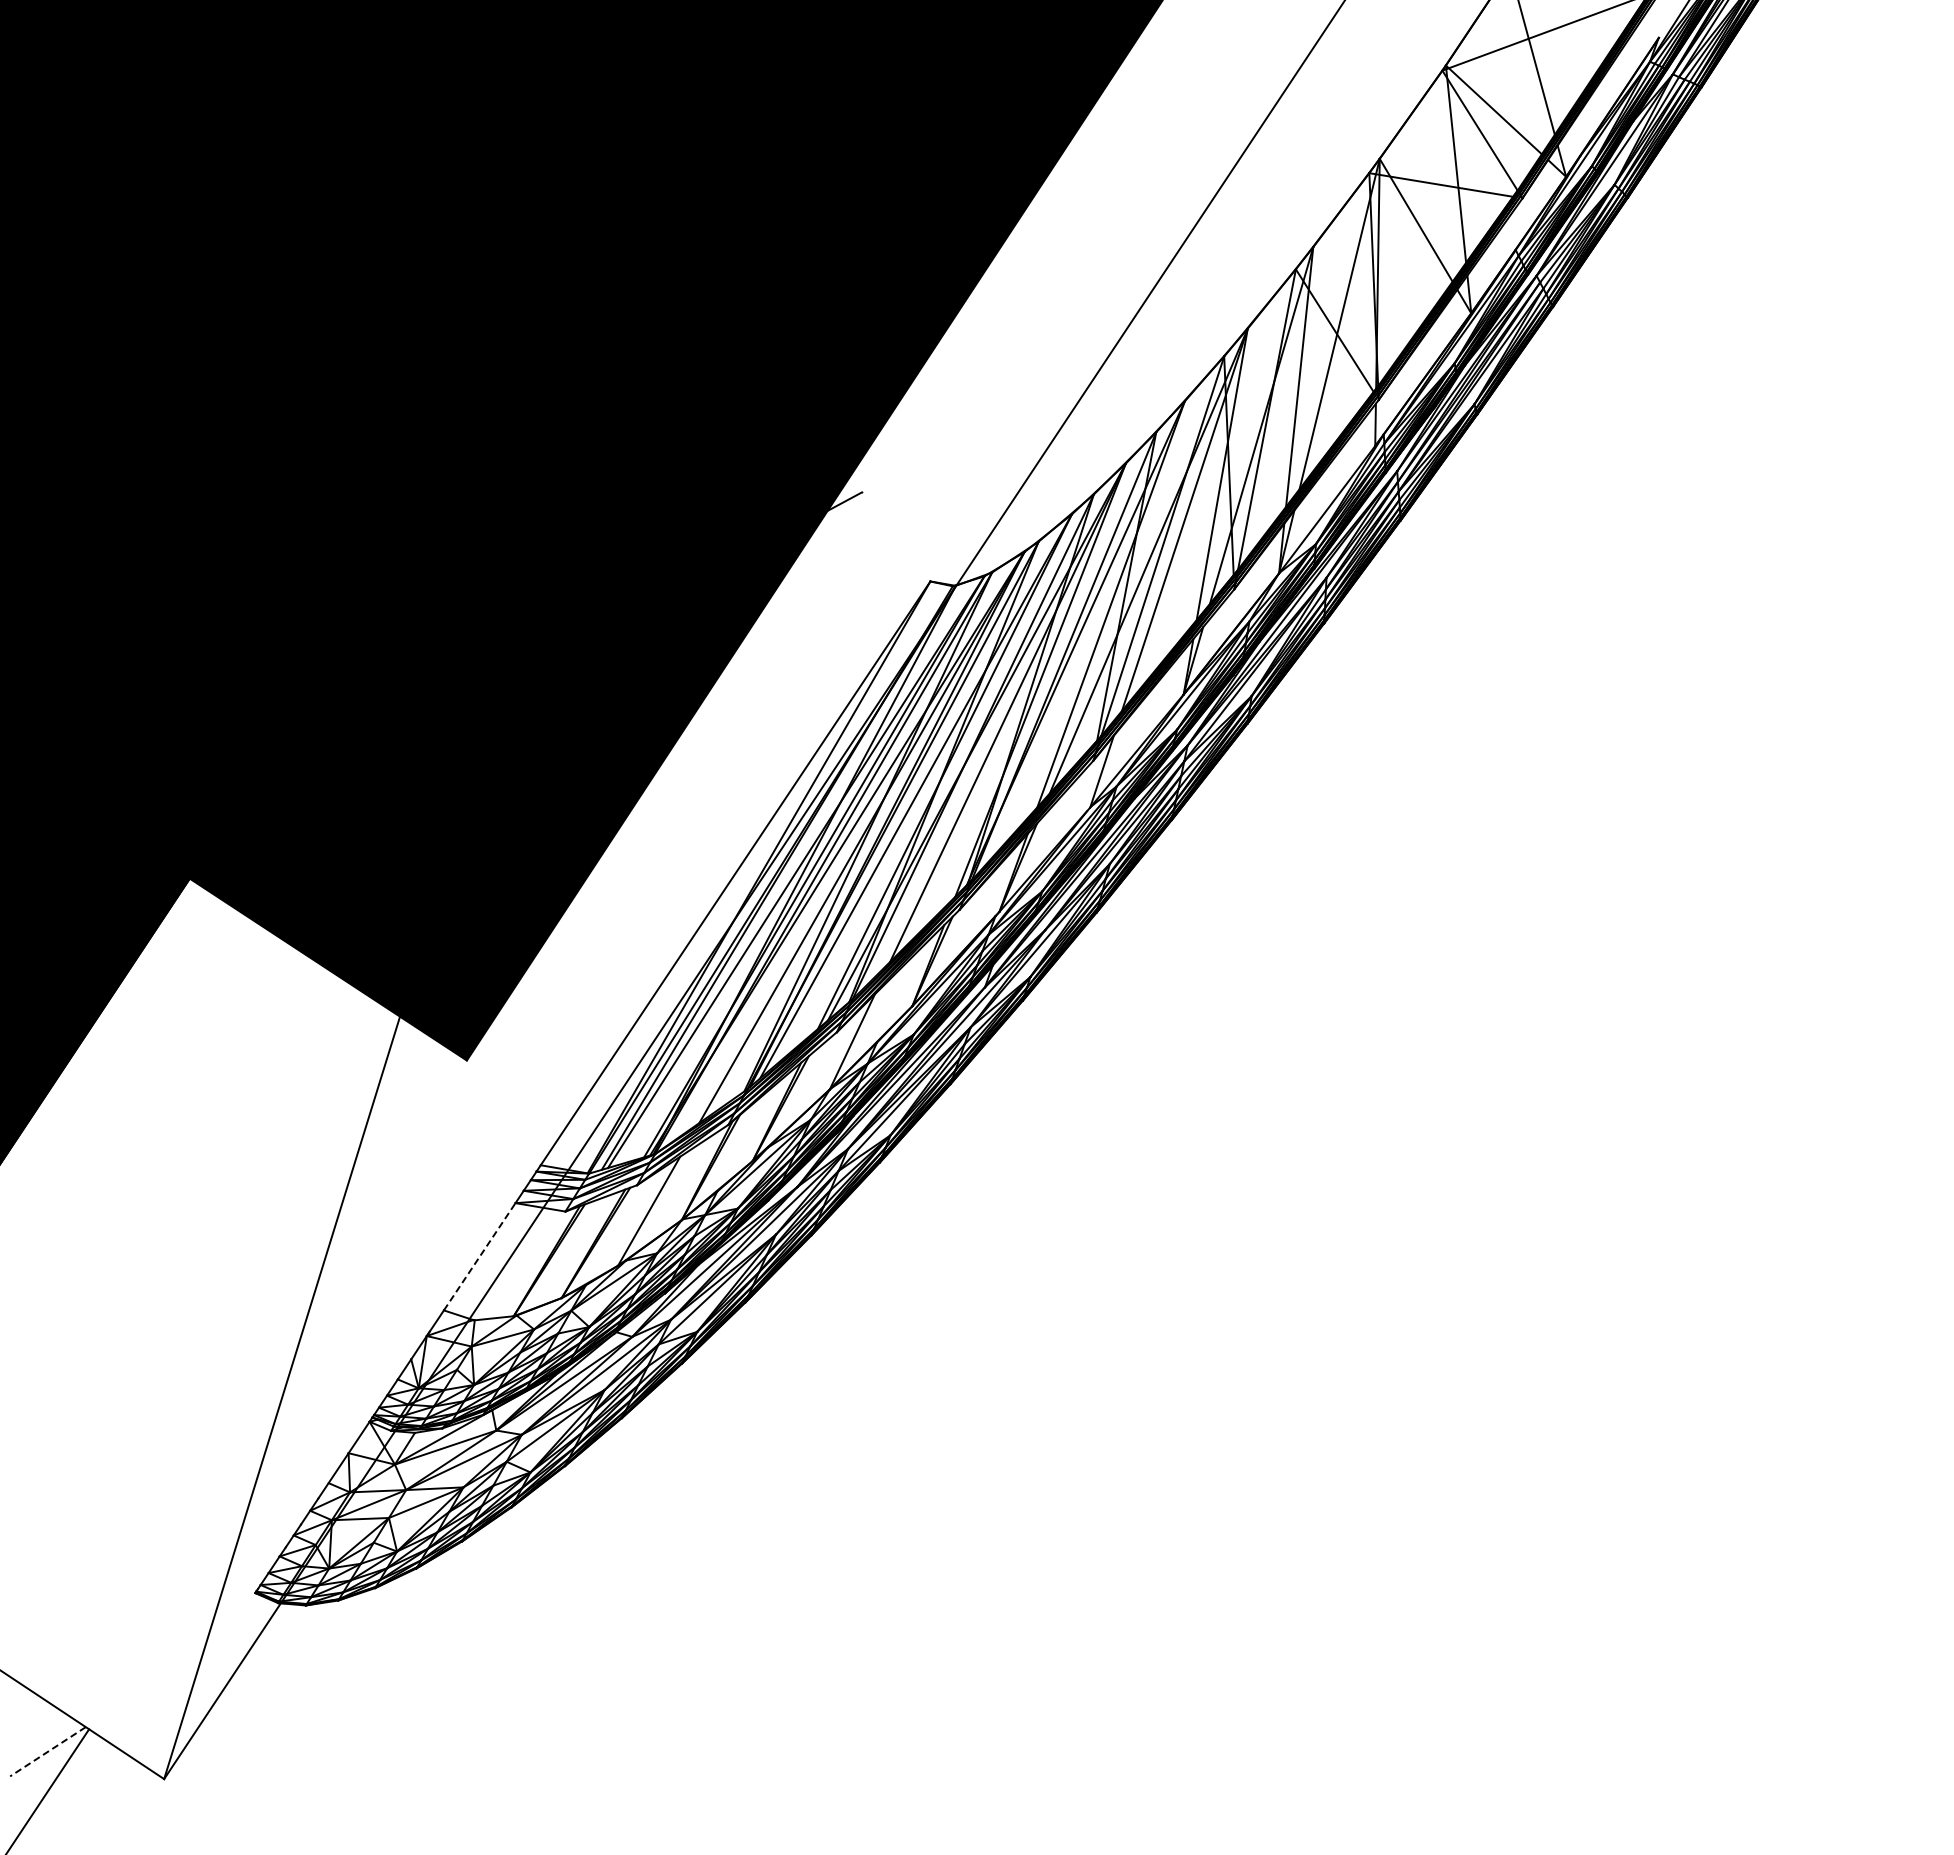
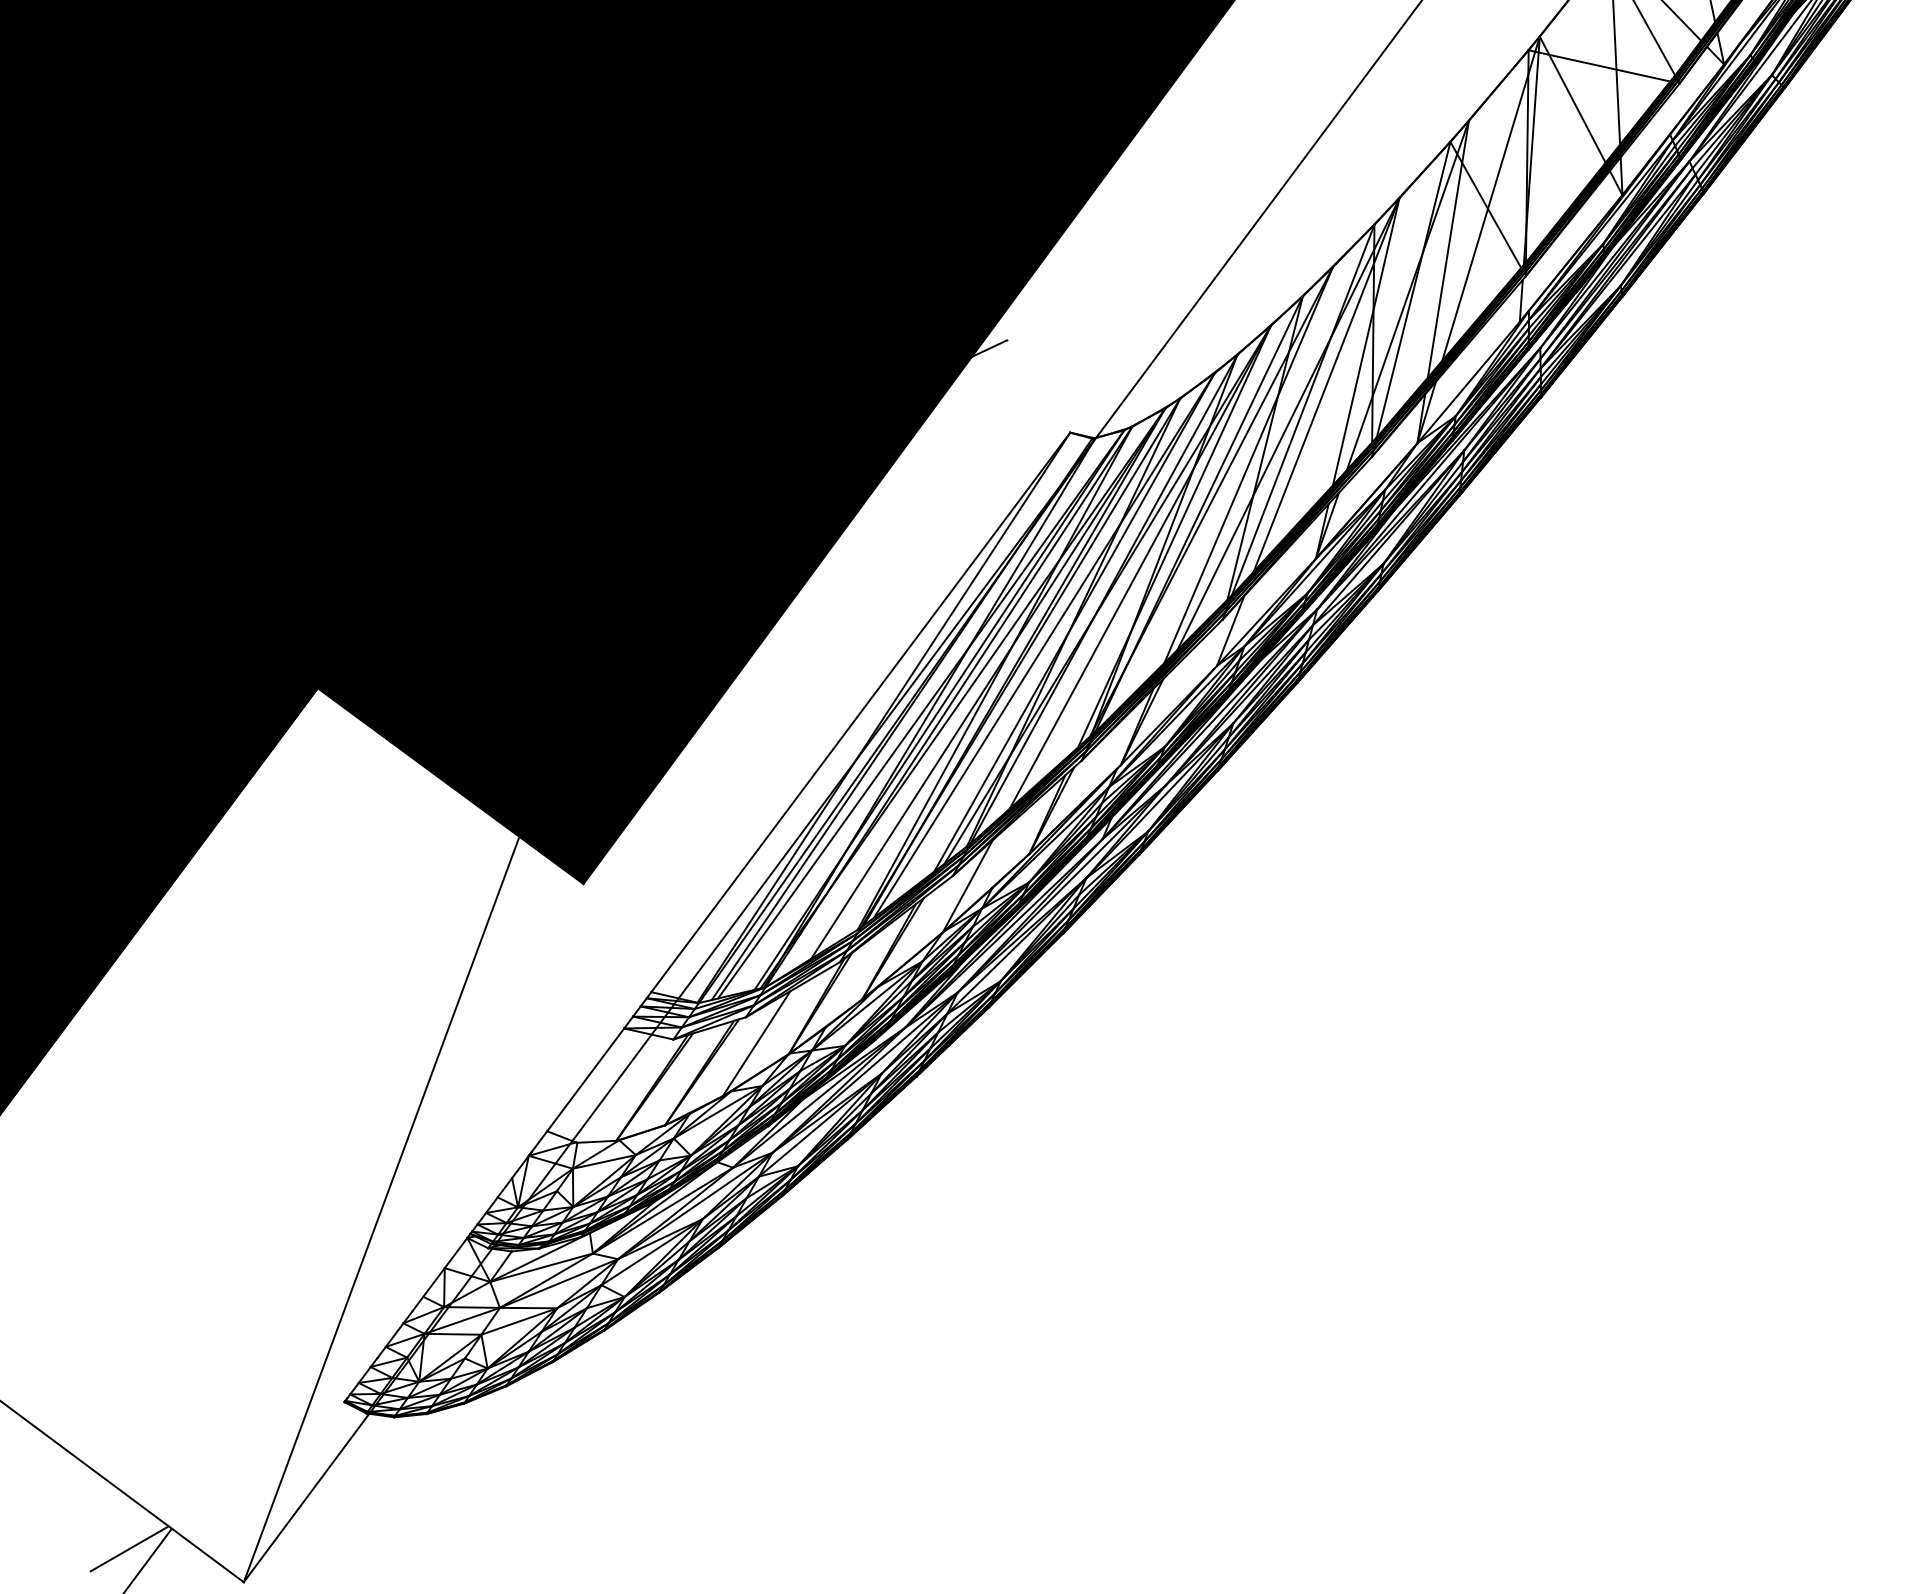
line: (480, 1256) -> (586, 1079), dashed -> solid
line: (47, 1752) -> (129, 1549), dashed -> solid

